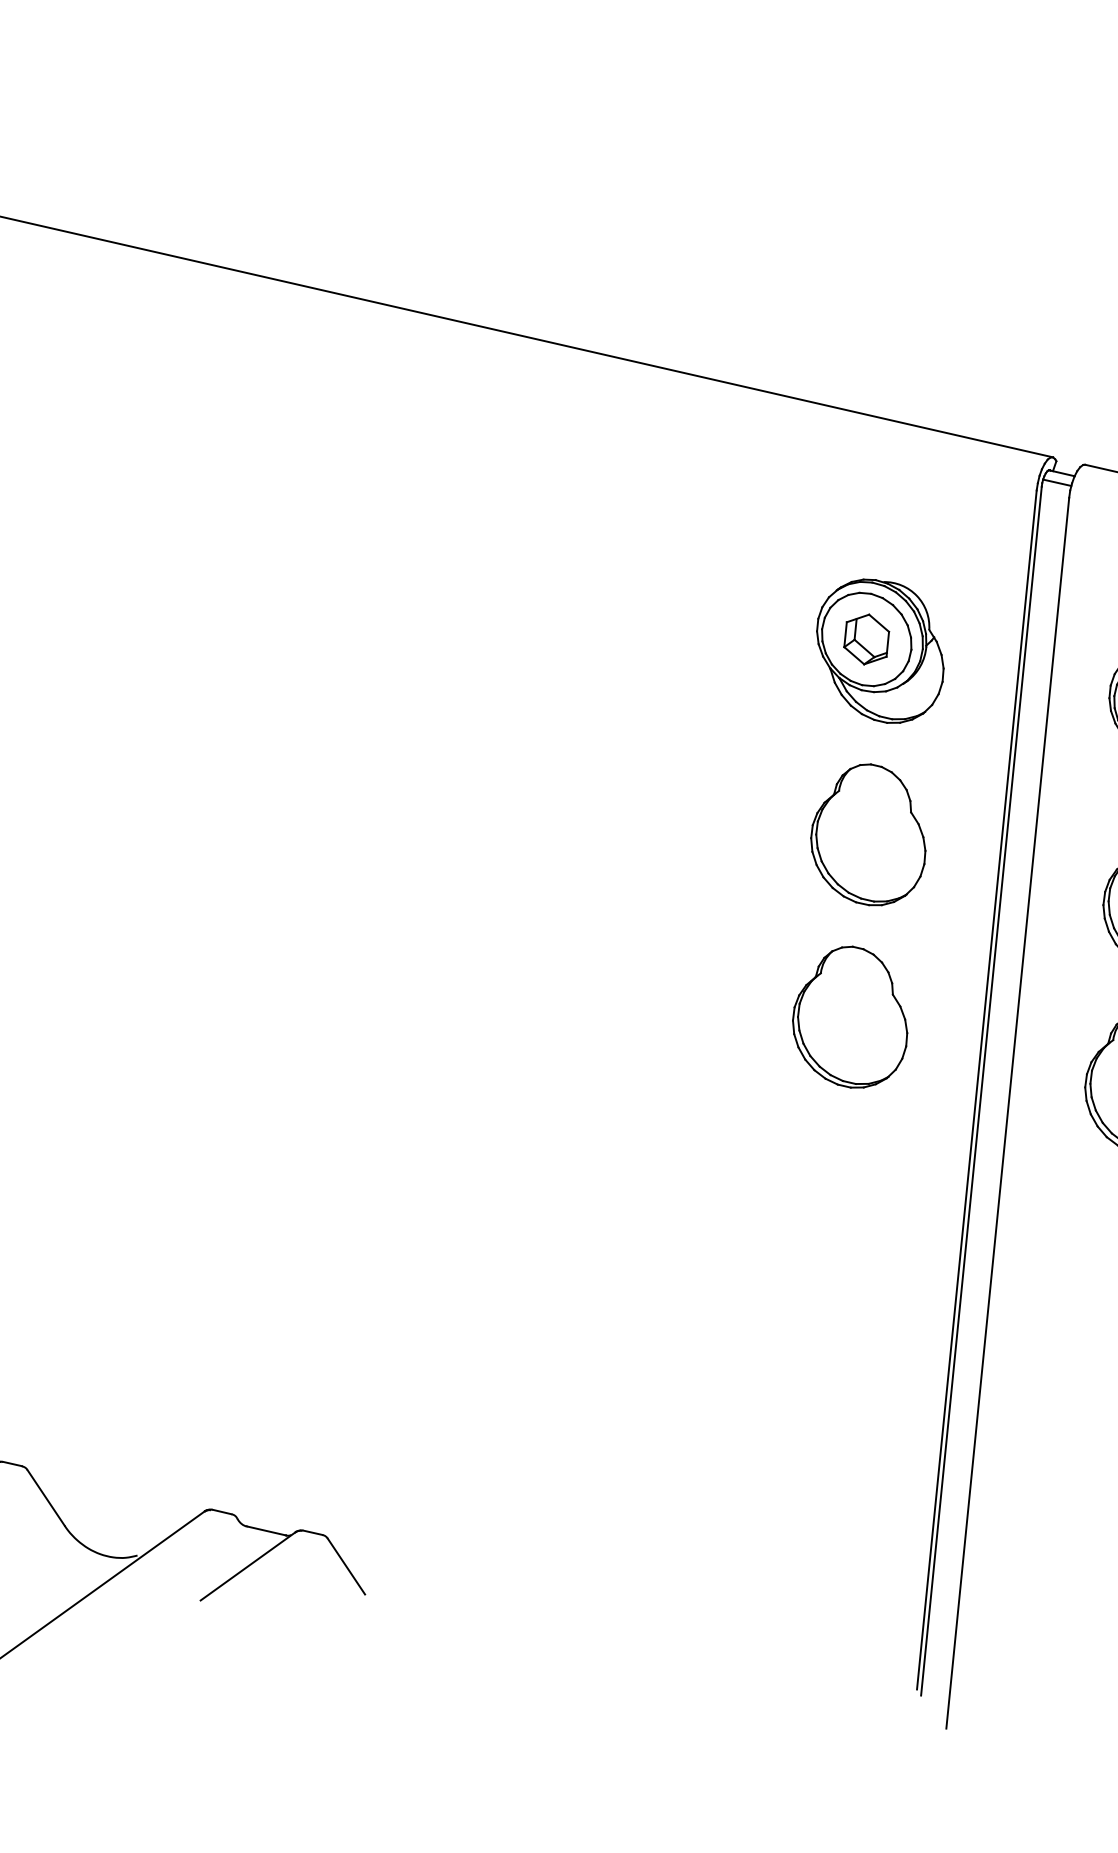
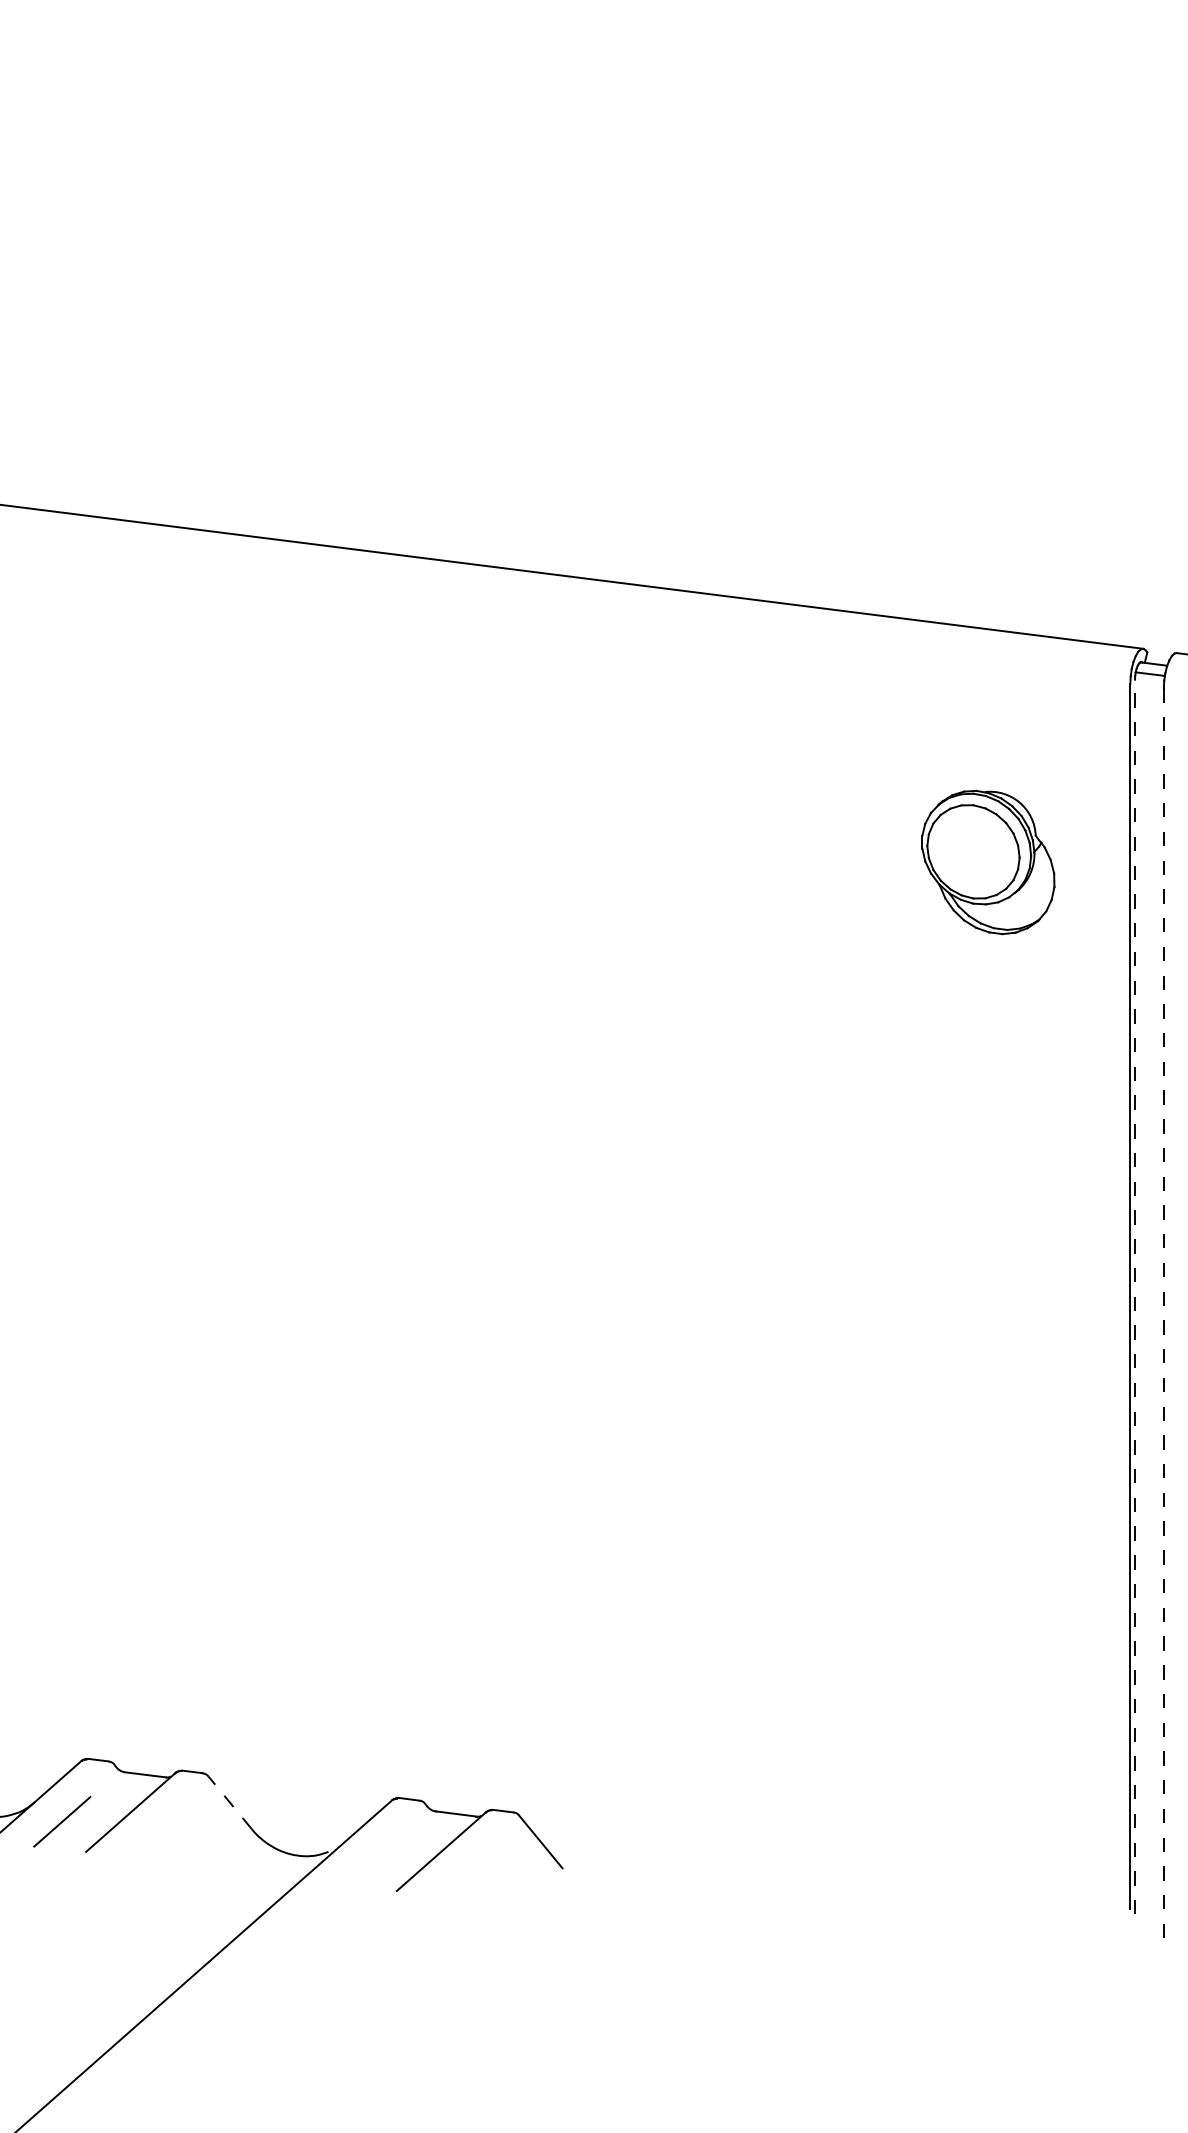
part: (866, 639) -> (973, 851), removed
part: (869, 834) -> (995, 1048), removed
part: (850, 1017) -> (995, 1235), removed
line: (981, 1090) -> (1135, 1296), solid -> dashed
line: (1007, 1112) -> (1163, 1316), solid -> dashed
line: (45, 1497) -> (229, 1802), solid -> dashed

